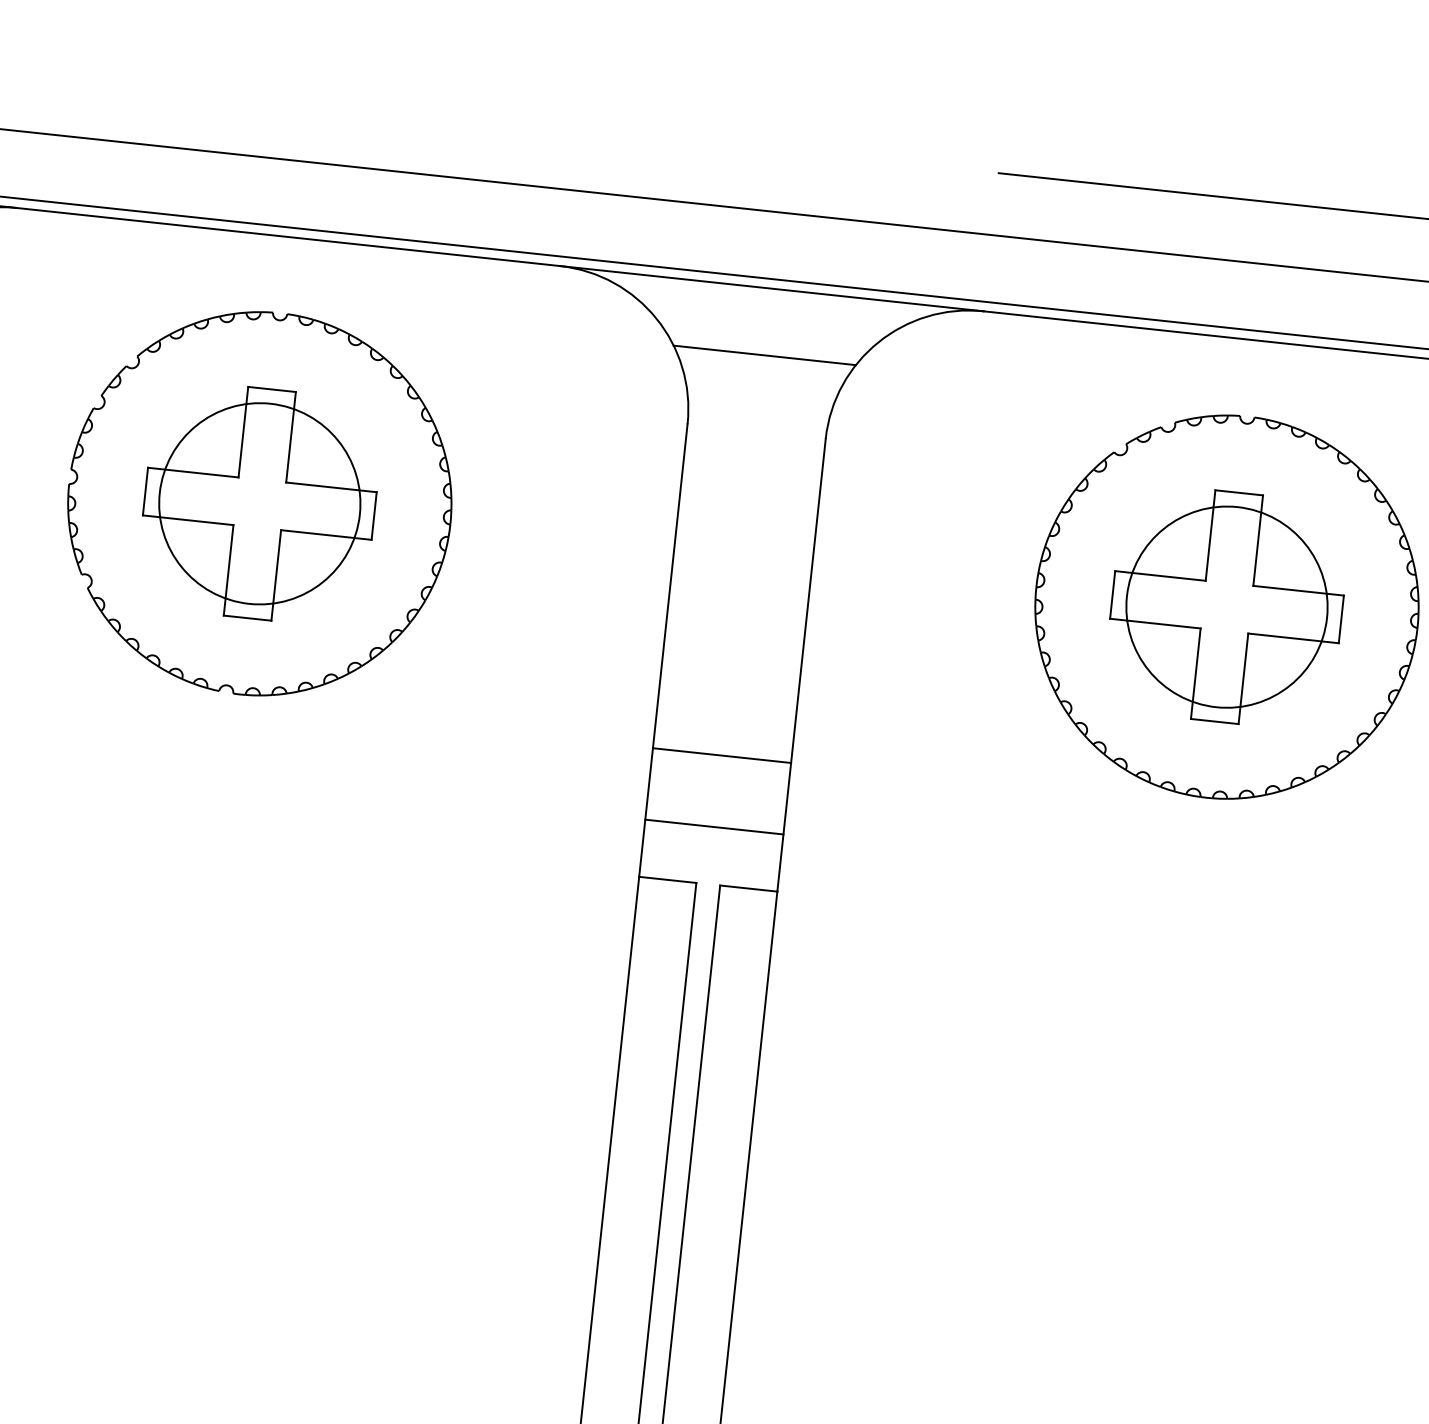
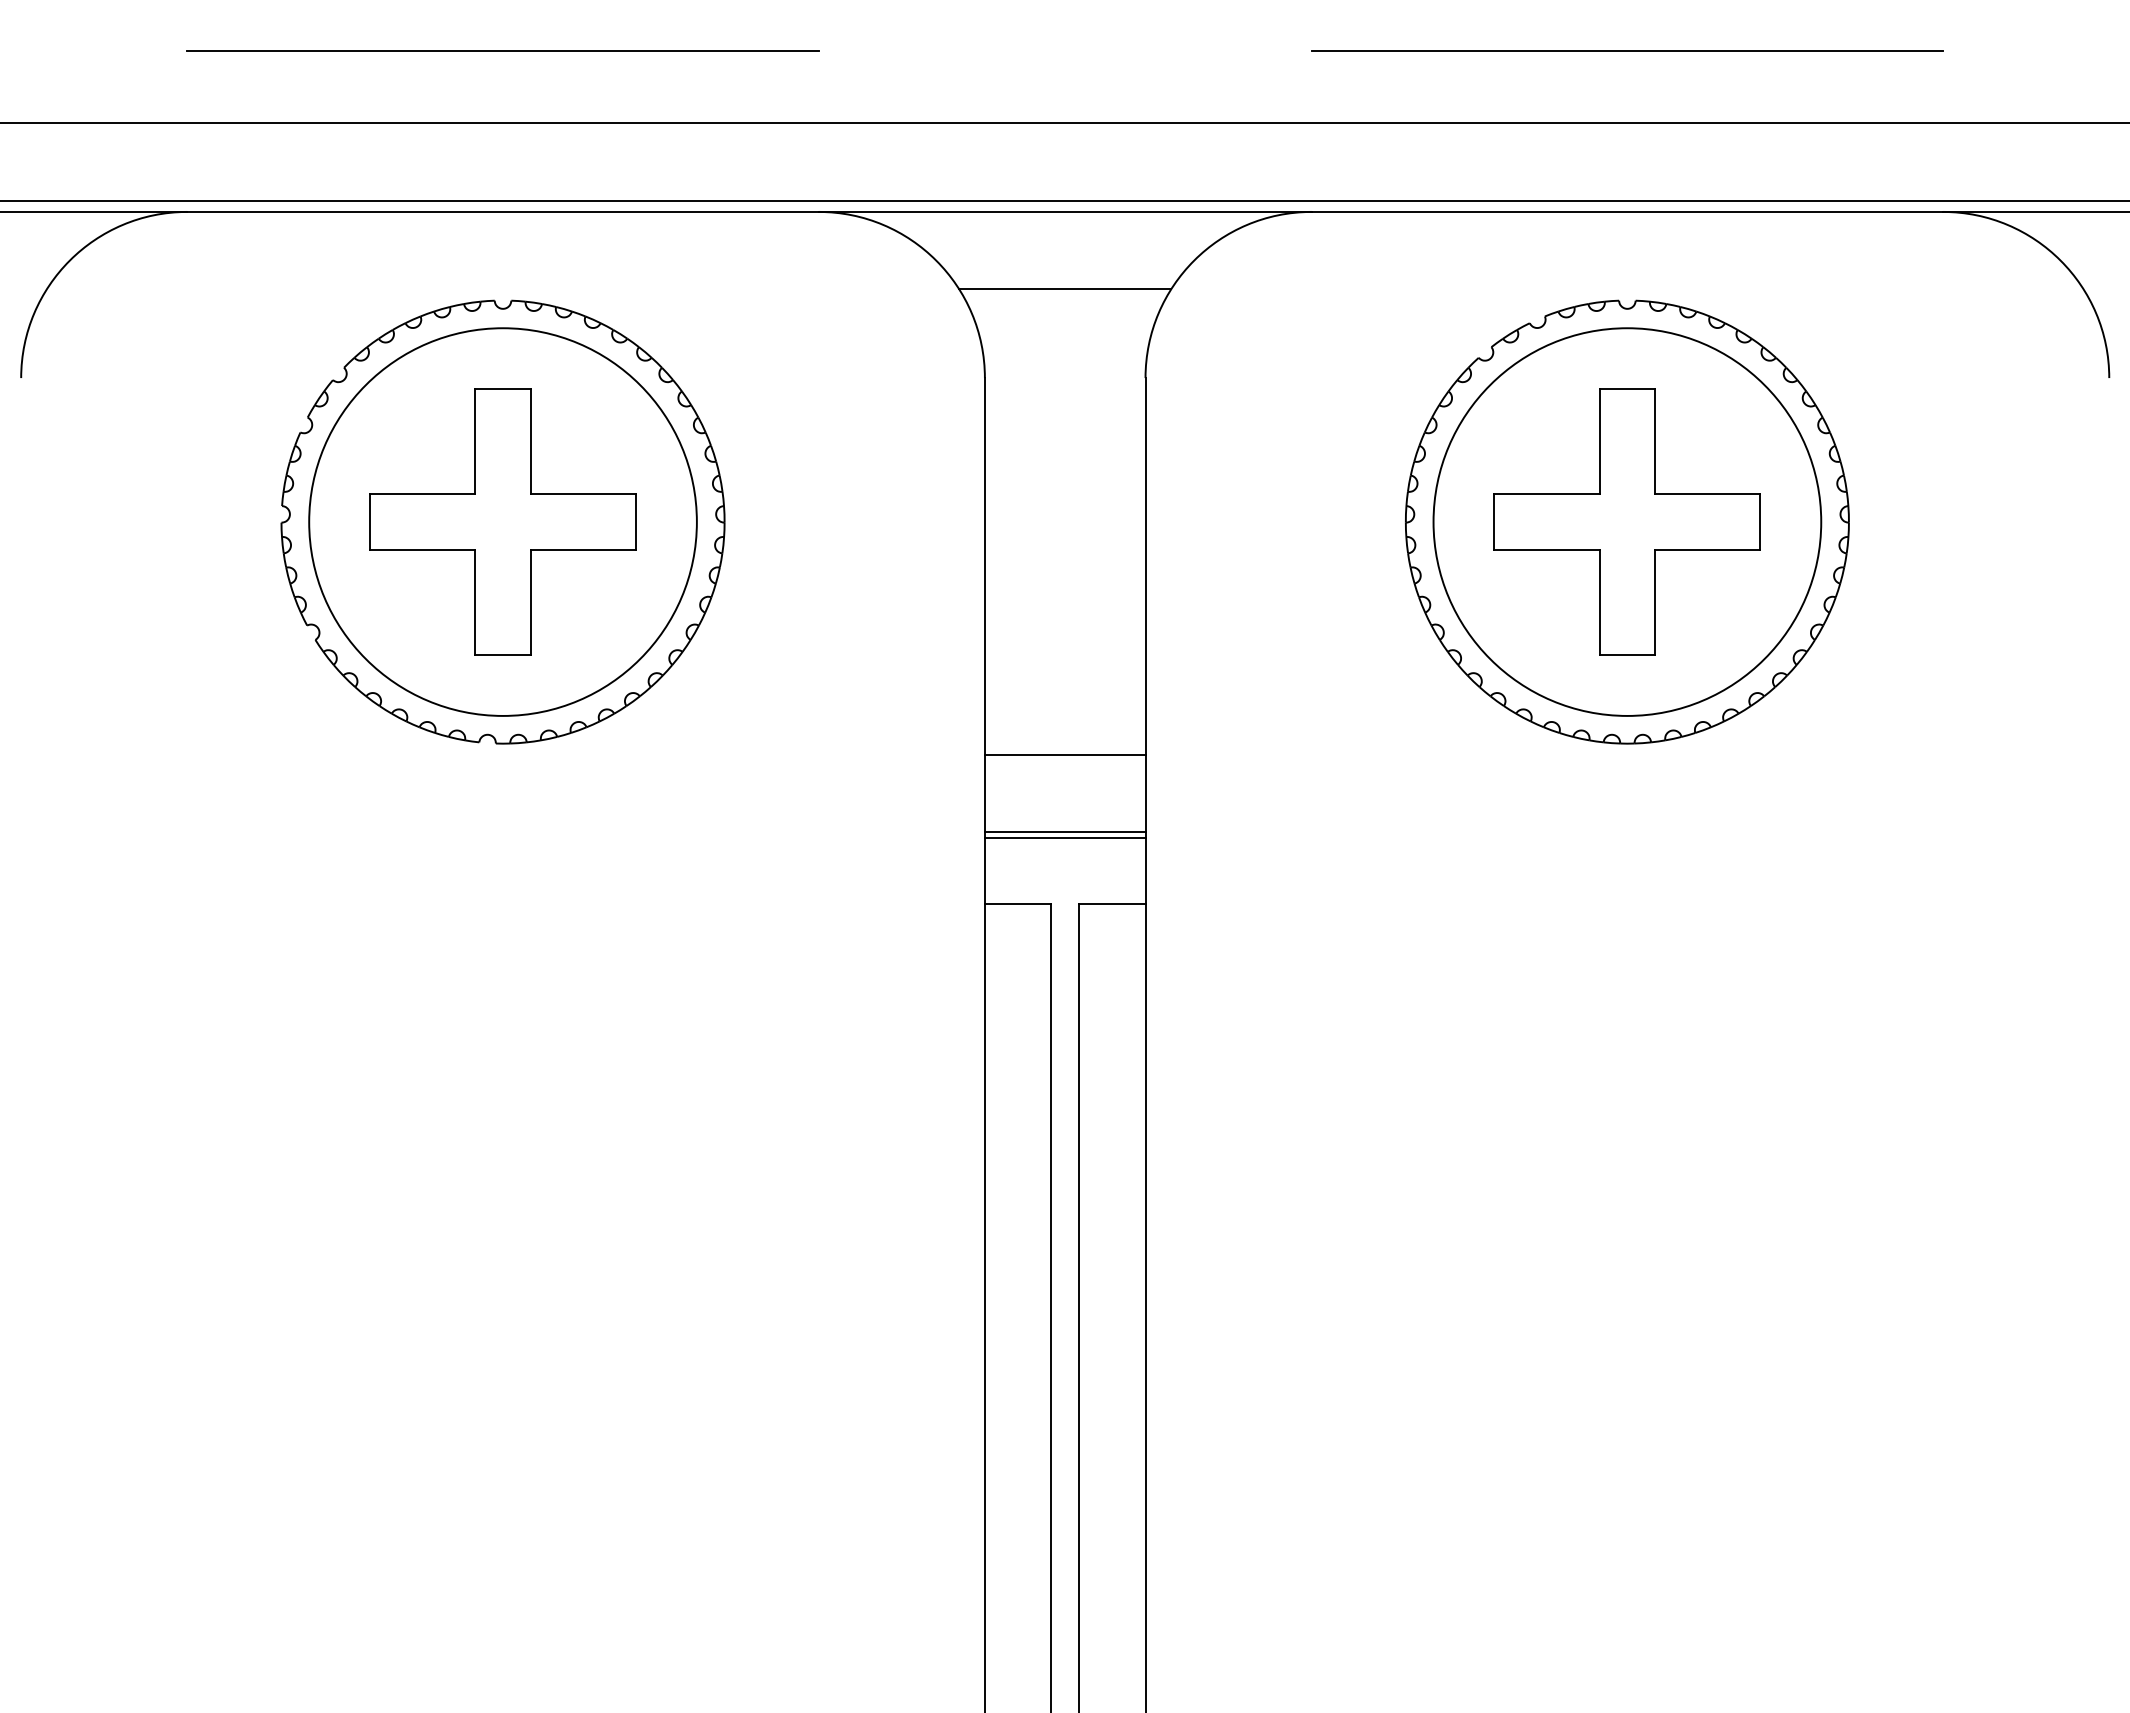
line: (302, 98) -> (502, 50), added
circle: (259, 503) -> (502, 521), size x1.67
circle: (1227, 606) -> (1627, 521), size x1.67
line: (714, 822) -> (1064, 832), added

